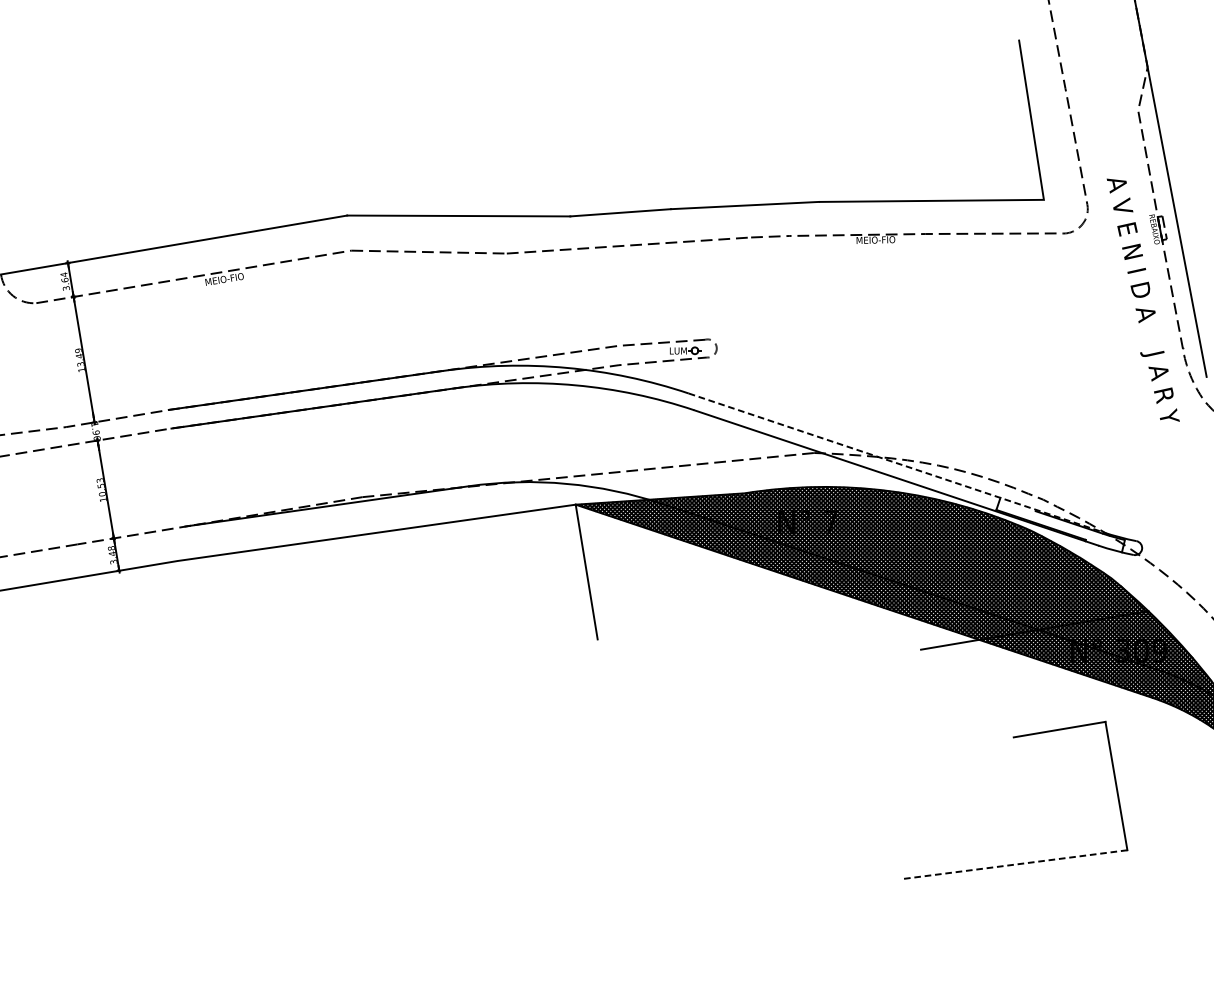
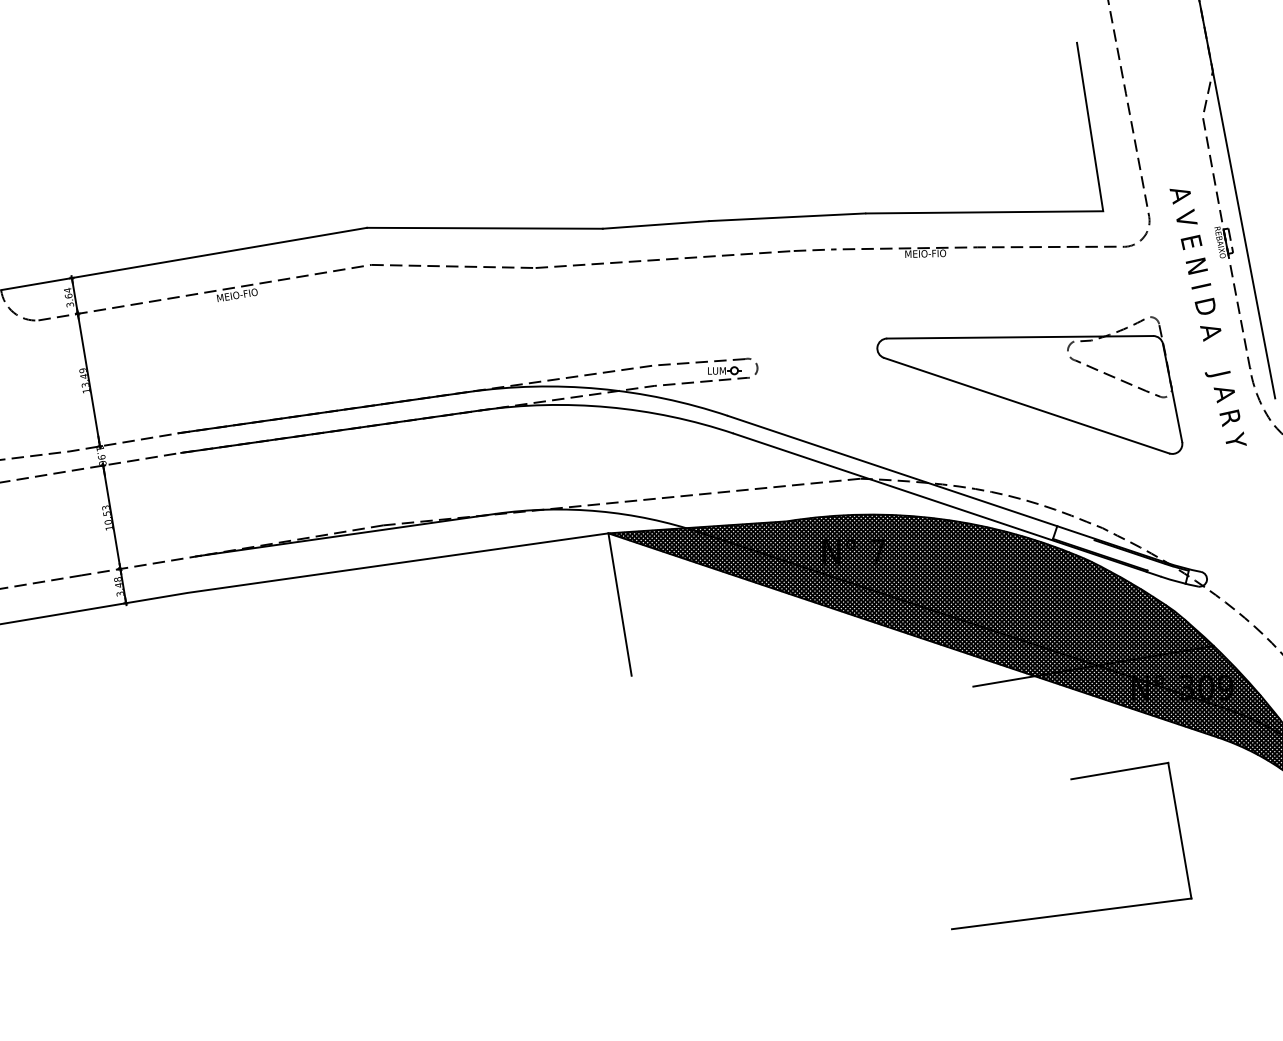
part: (974, 364) -> (1029, 385), added
line: (895, 463) -> (946, 489), dashed -> solid
line: (1013, 864) -> (1071, 913), dashed -> solid

